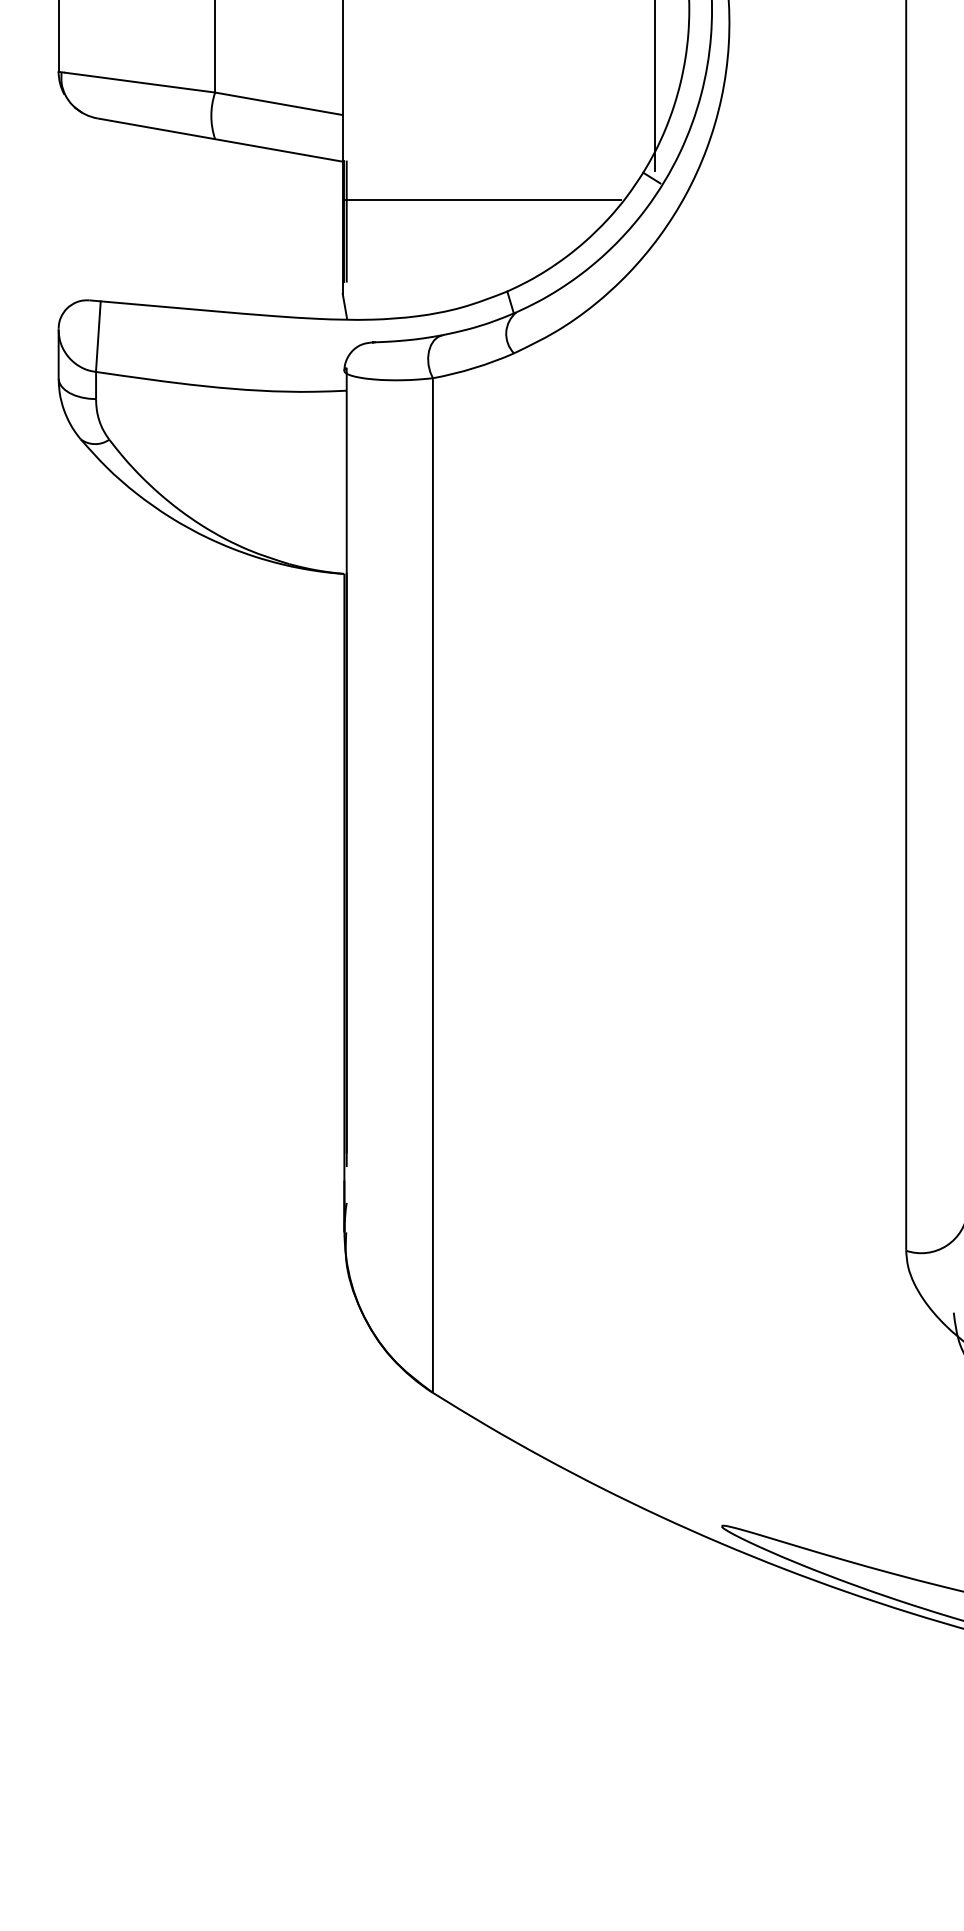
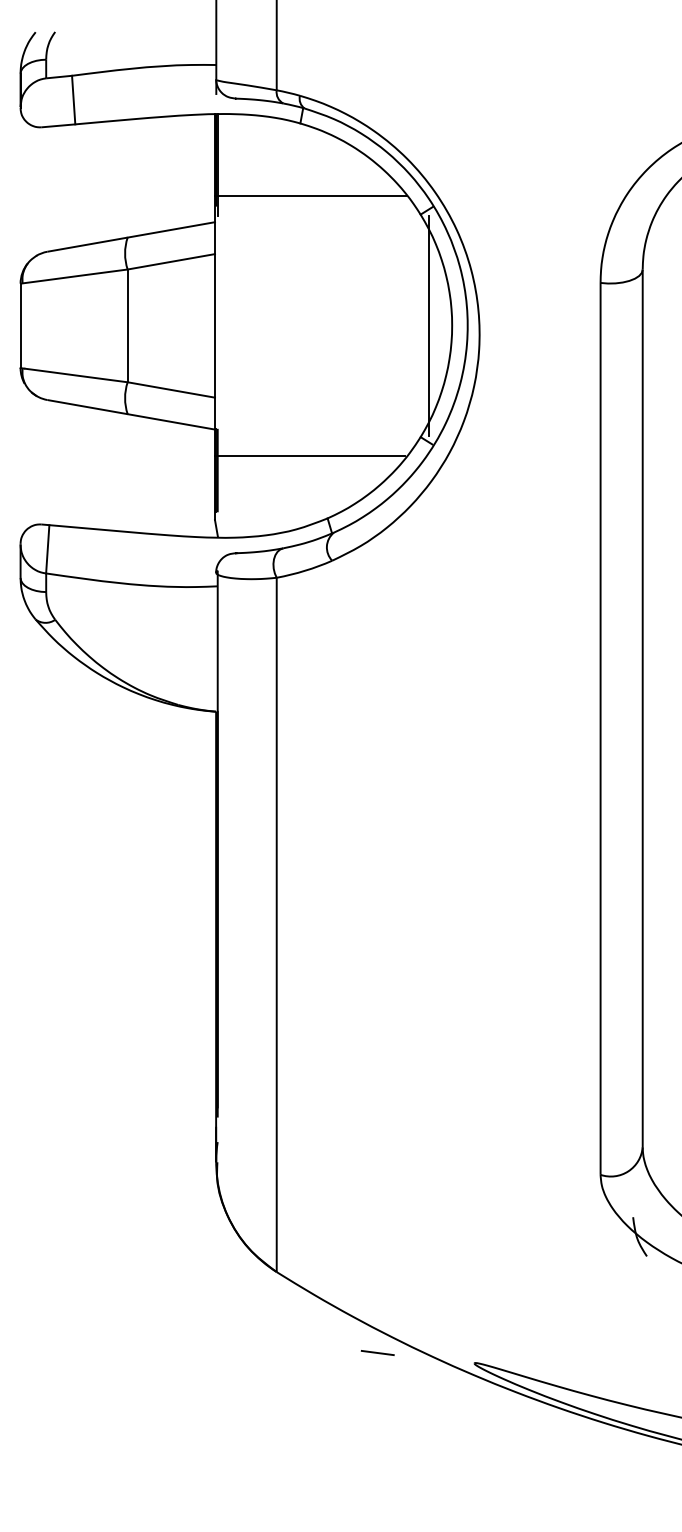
line: (580, 1510) -> (377, 1352), added

